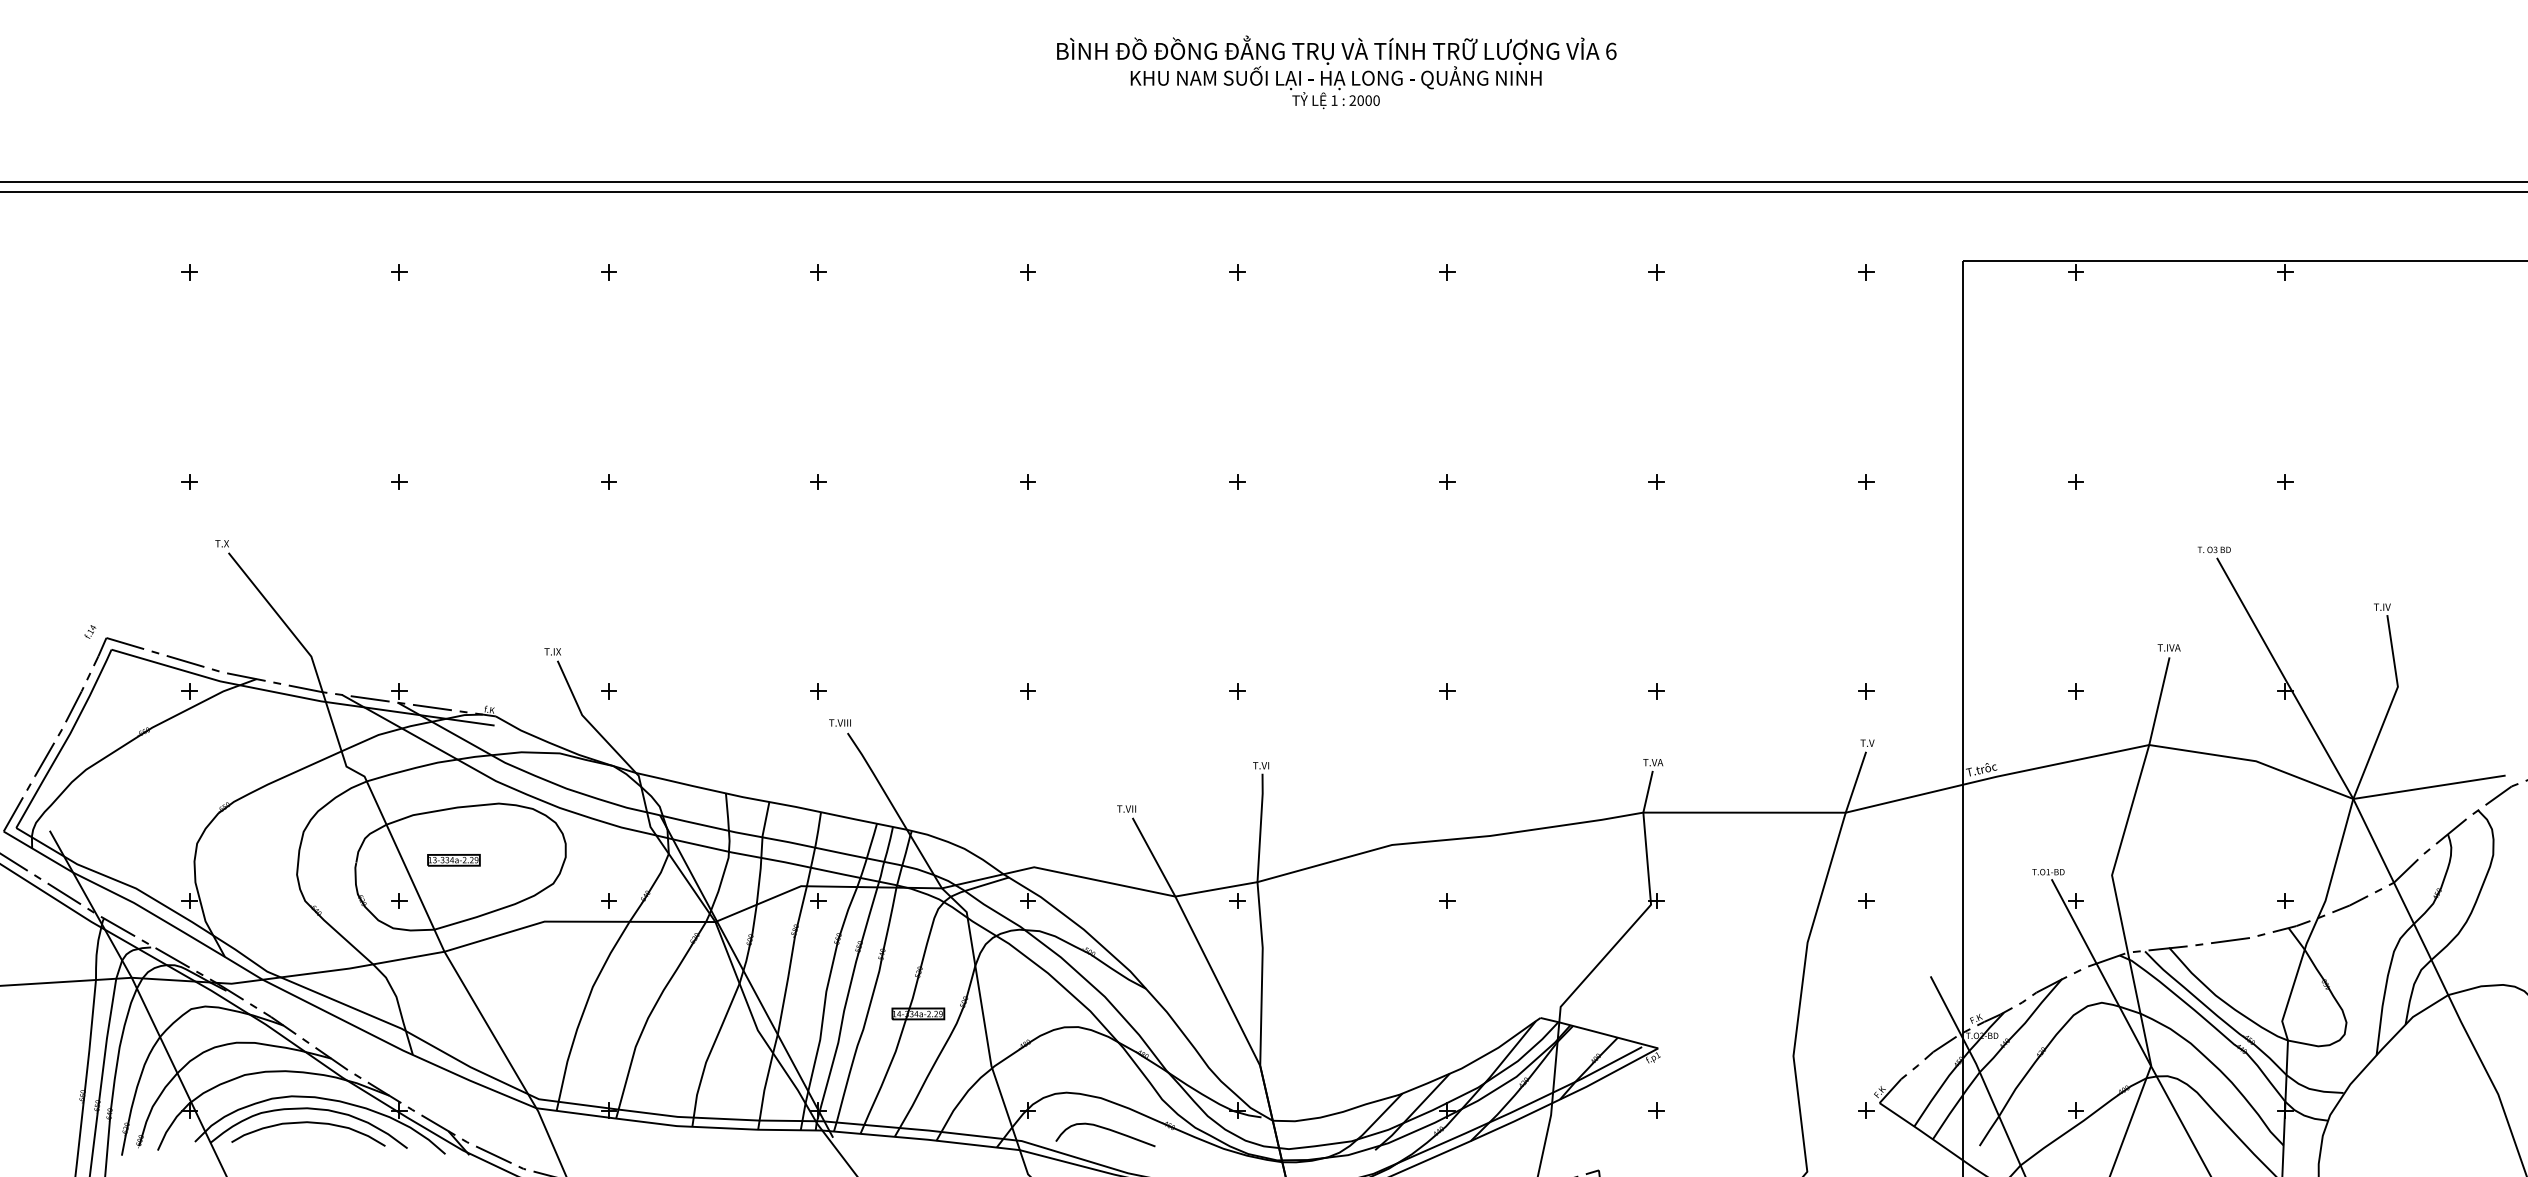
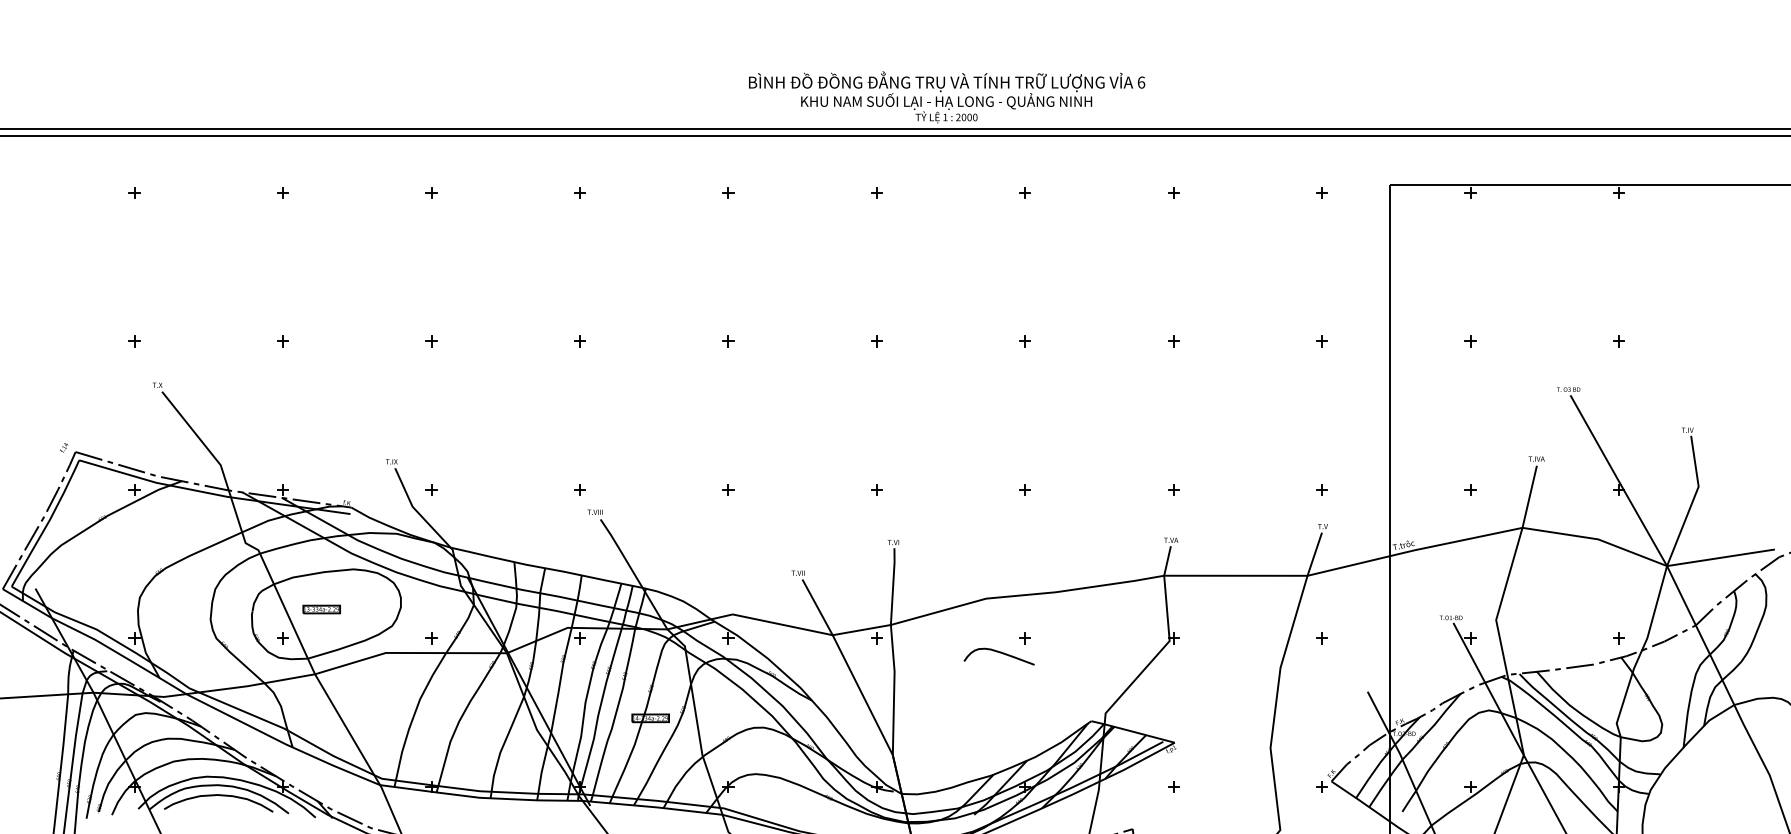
text: (1336, 72) -> (946, 97), moved
curve: (1105, 1129) -> (999, 652), moved

